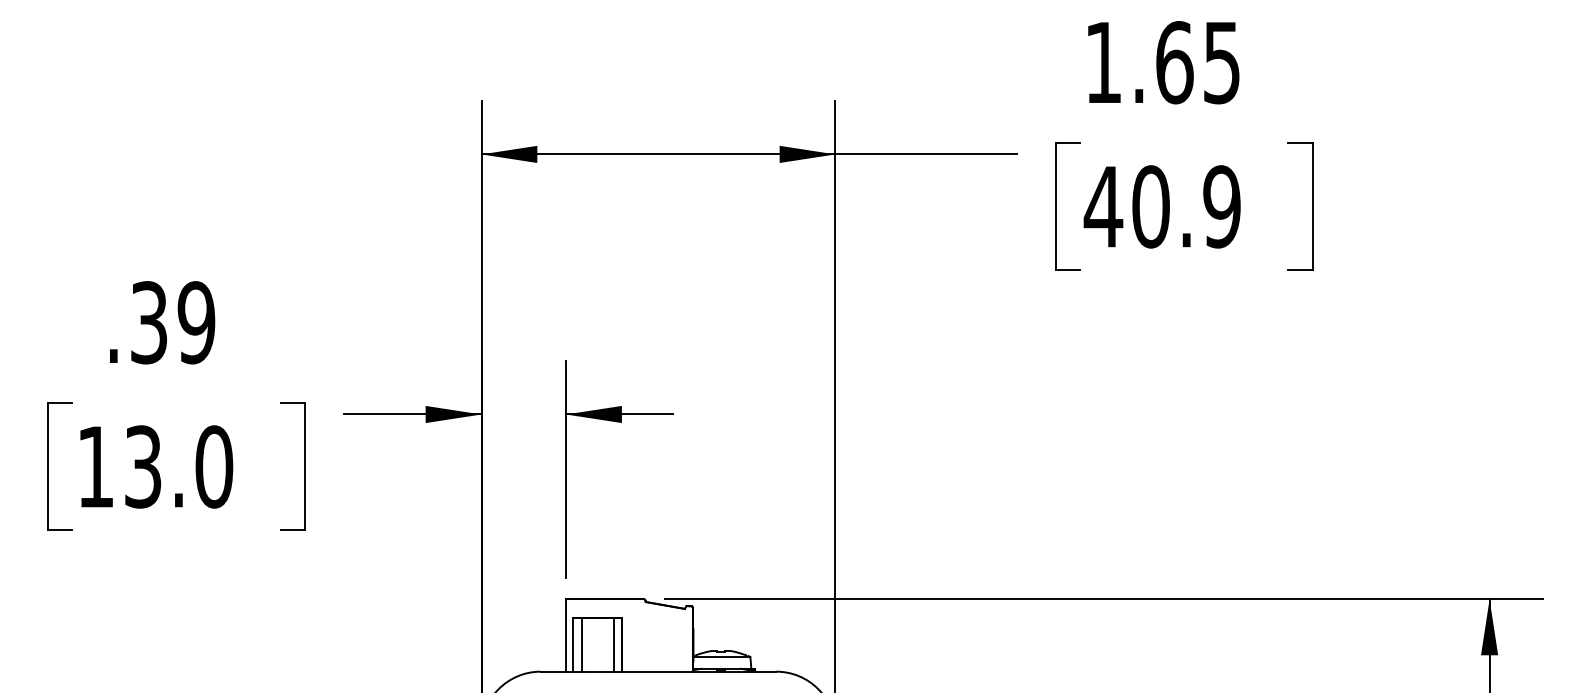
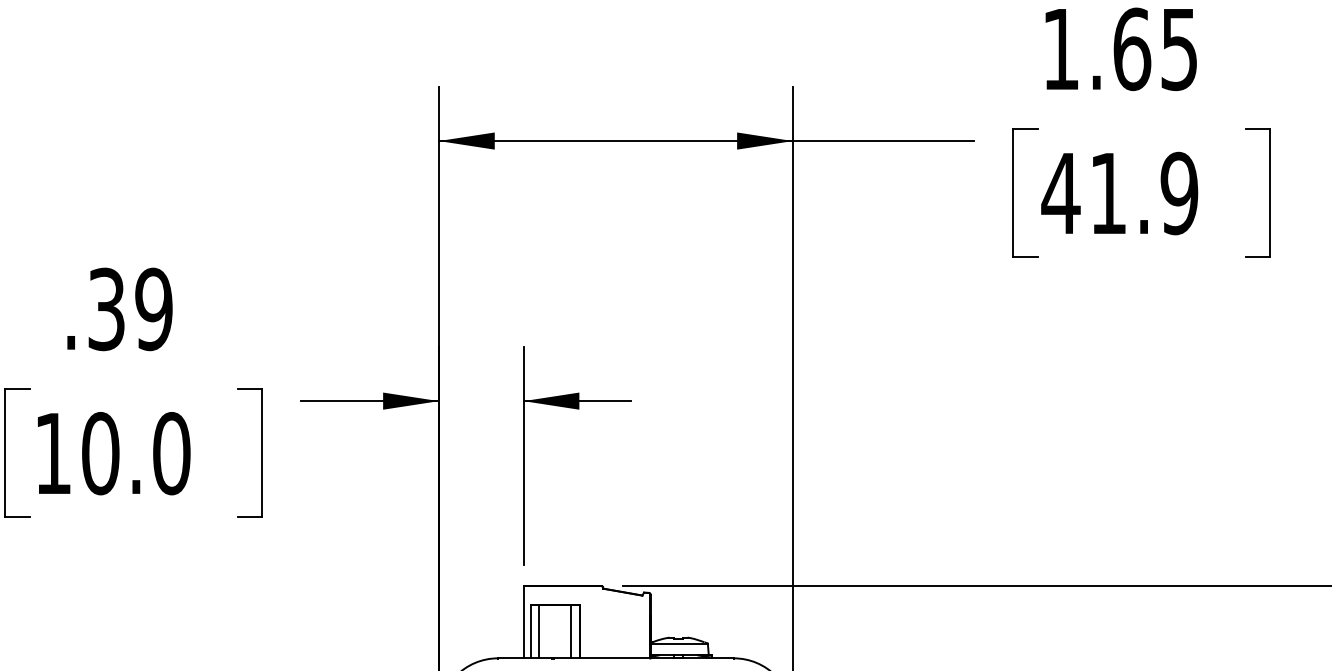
text: (1150, 206) -> (1107, 193), 40.9 -> 41.9
text: (143, 466) -> (100, 453), 13.0 -> 10.0

